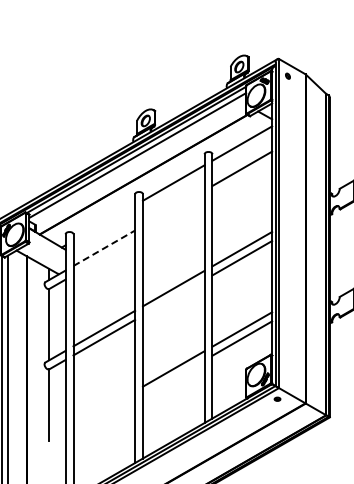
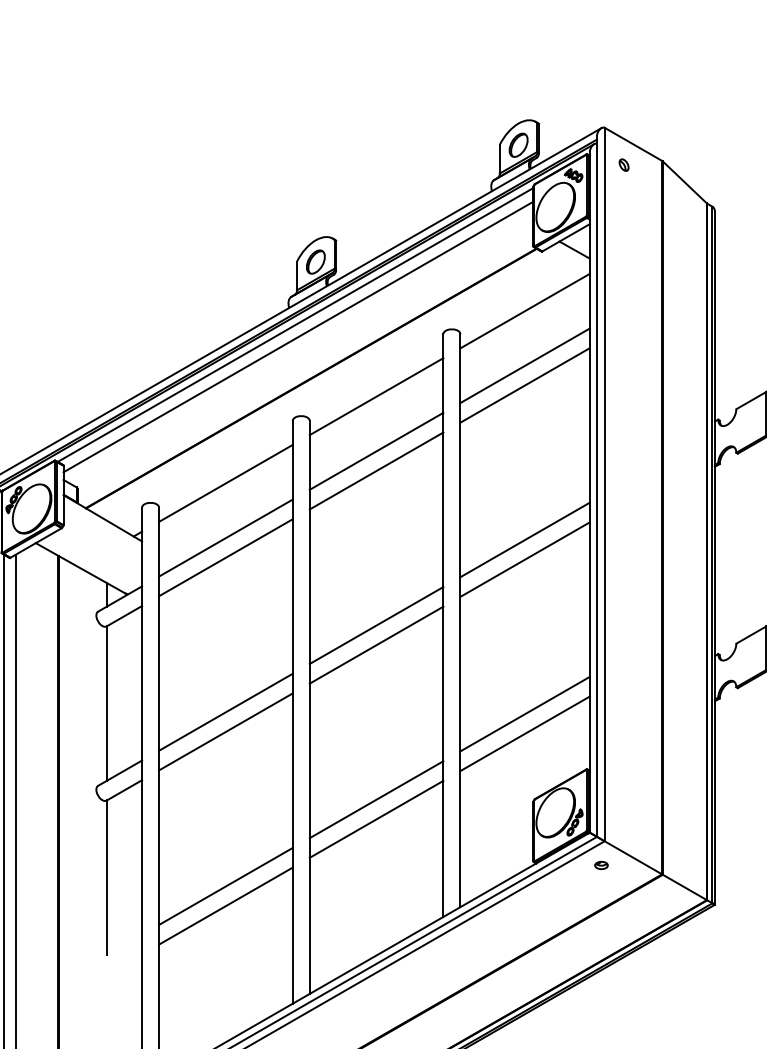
line: (242, 177) -> (525, 384), added
line: (173, 207) -> (375, 449), added
line: (173, 217) -> (375, 471), added
line: (104, 222) -> (226, 482), added
line: (104, 248) -> (226, 538), dashed -> solid
line: (104, 257) -> (226, 558), added
line: (173, 297) -> (375, 644), added
line: (173, 377) -> (375, 818), added
line: (104, 408) -> (226, 885), added
line: (104, 417) -> (226, 904), added

